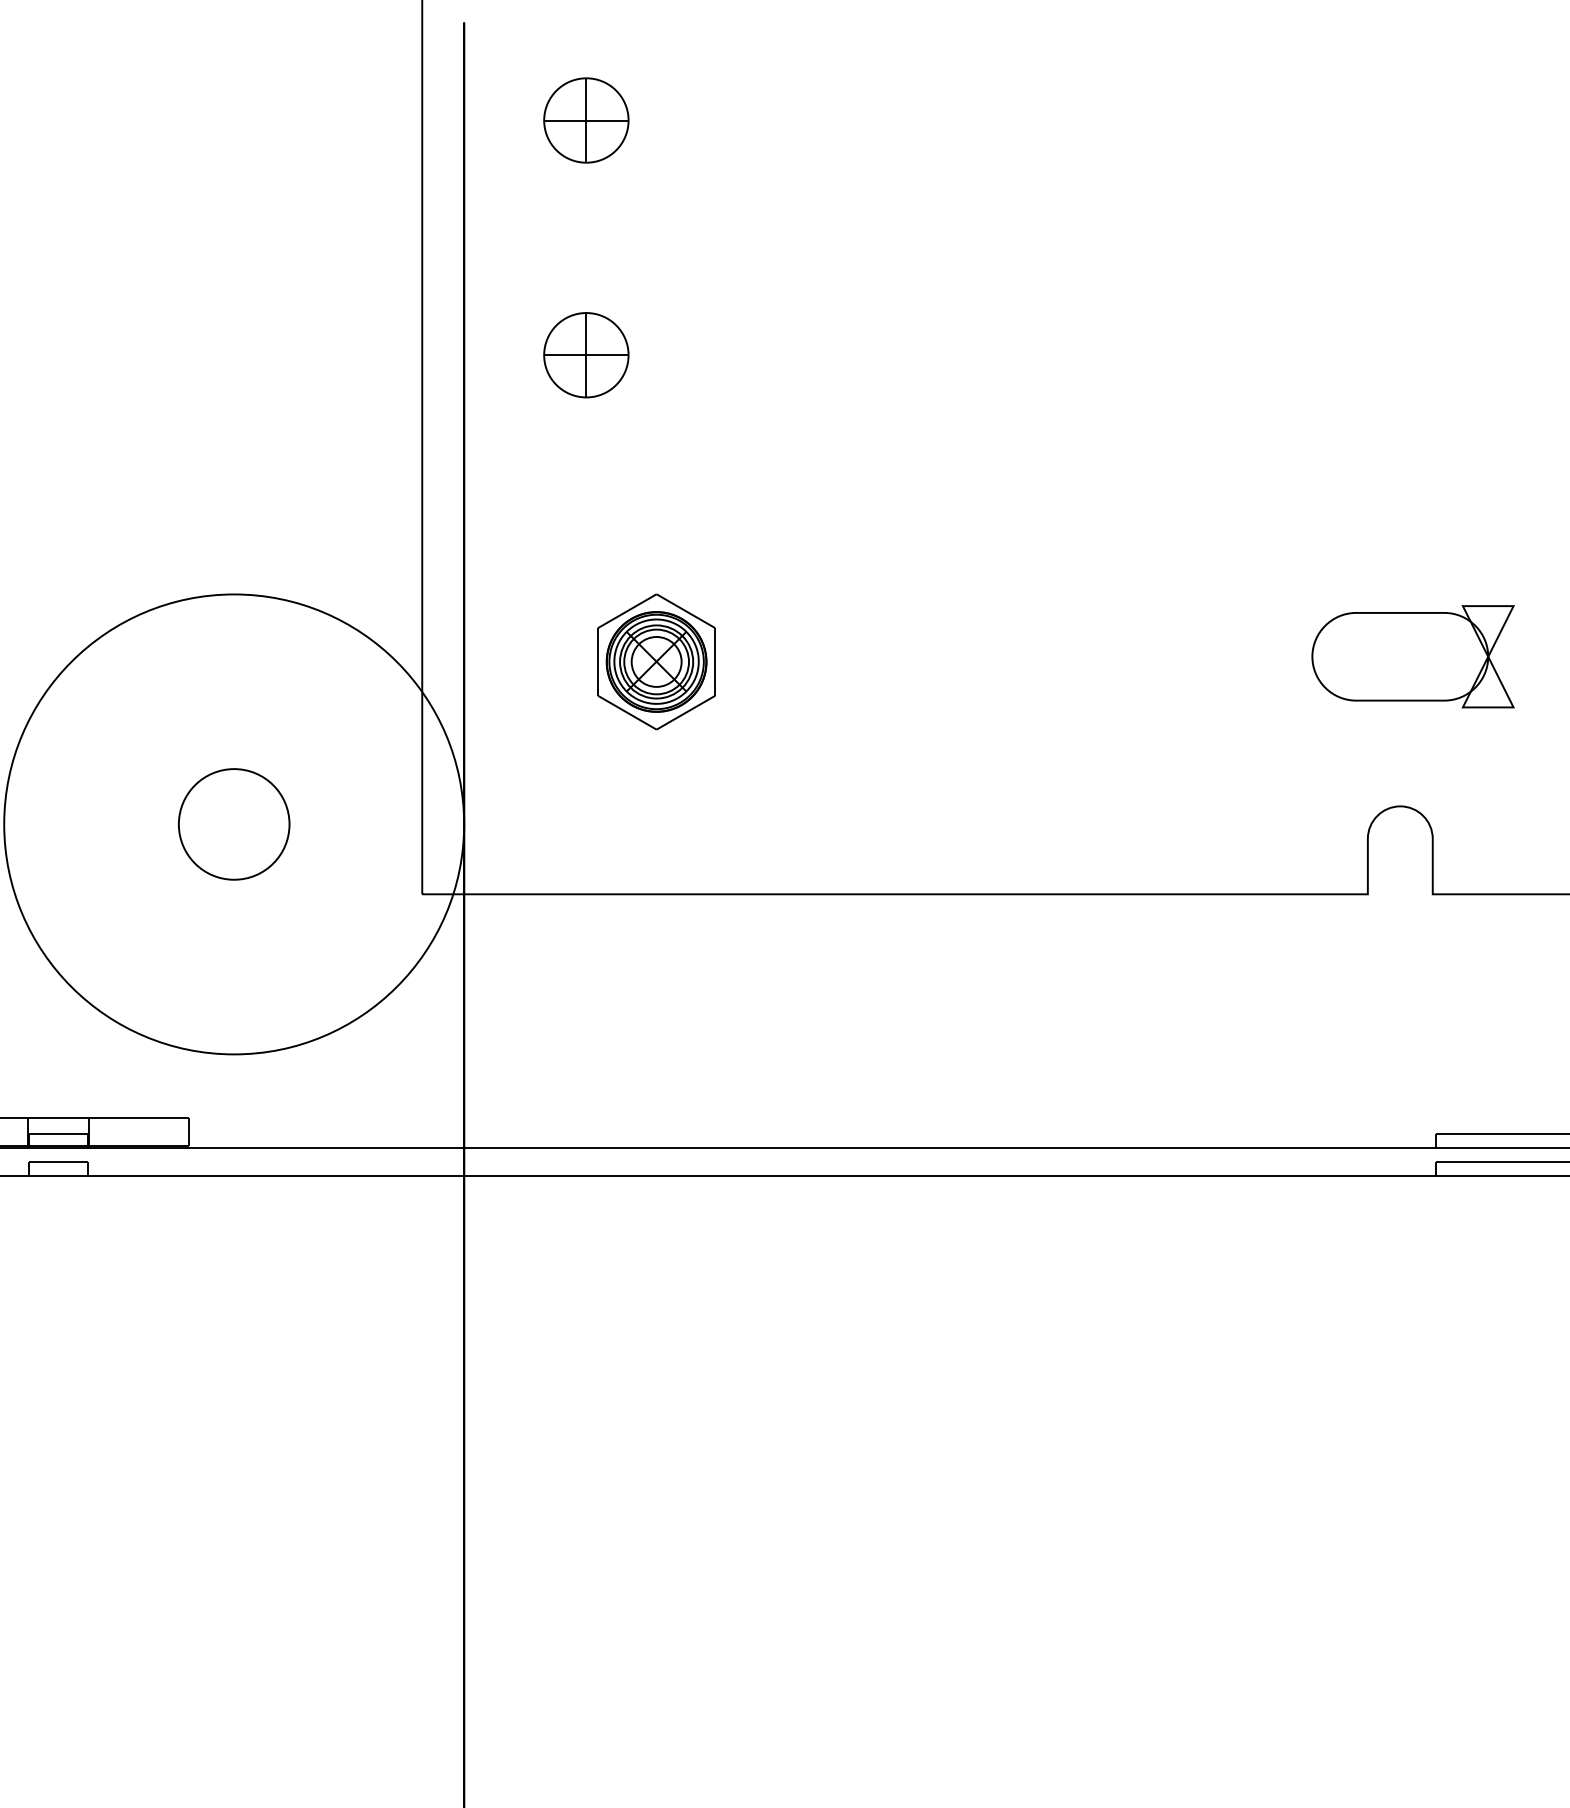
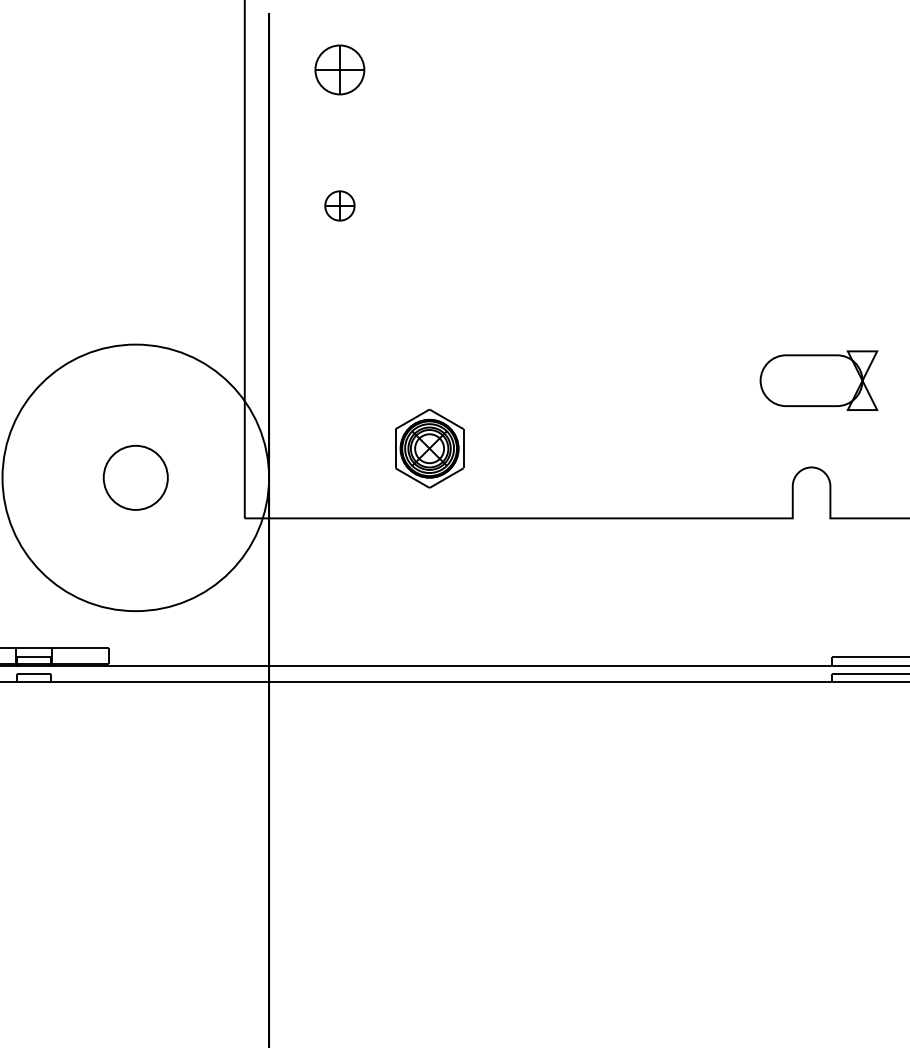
part: (585, 354) -> (339, 205), size x0.6
part: (656, 661) -> (429, 448), moved

